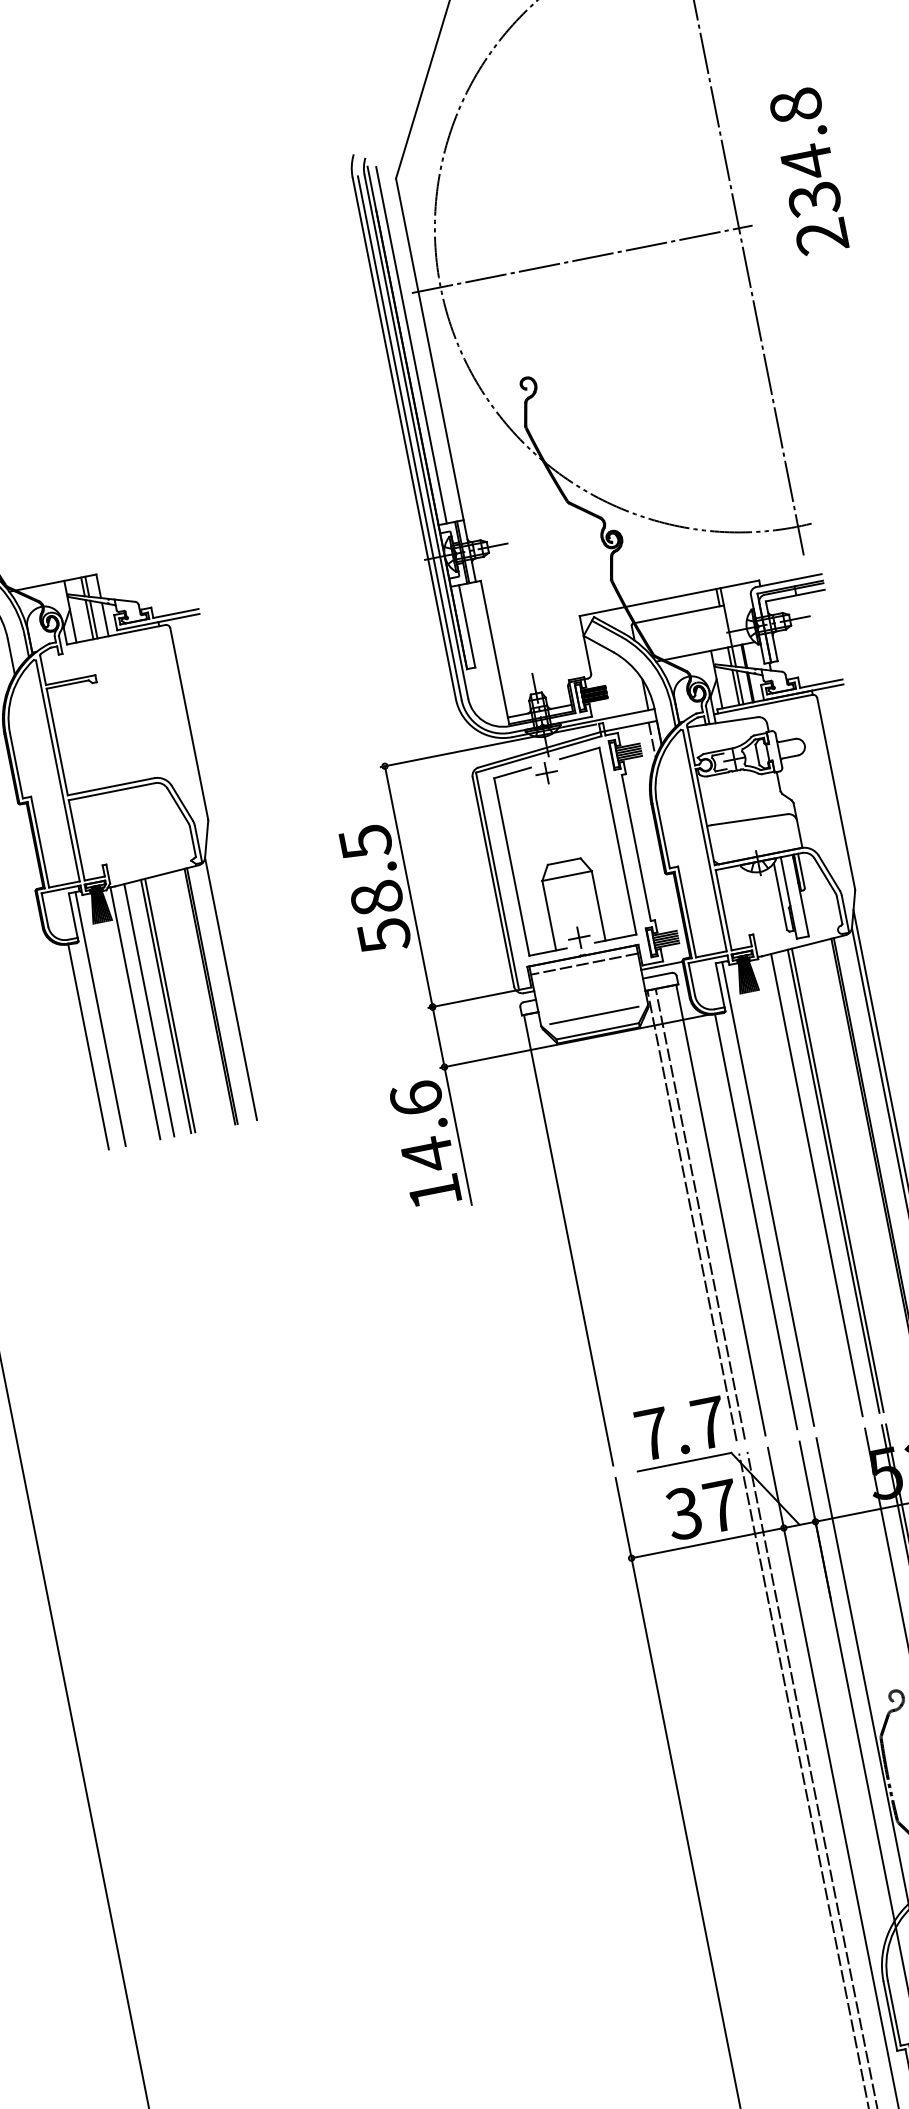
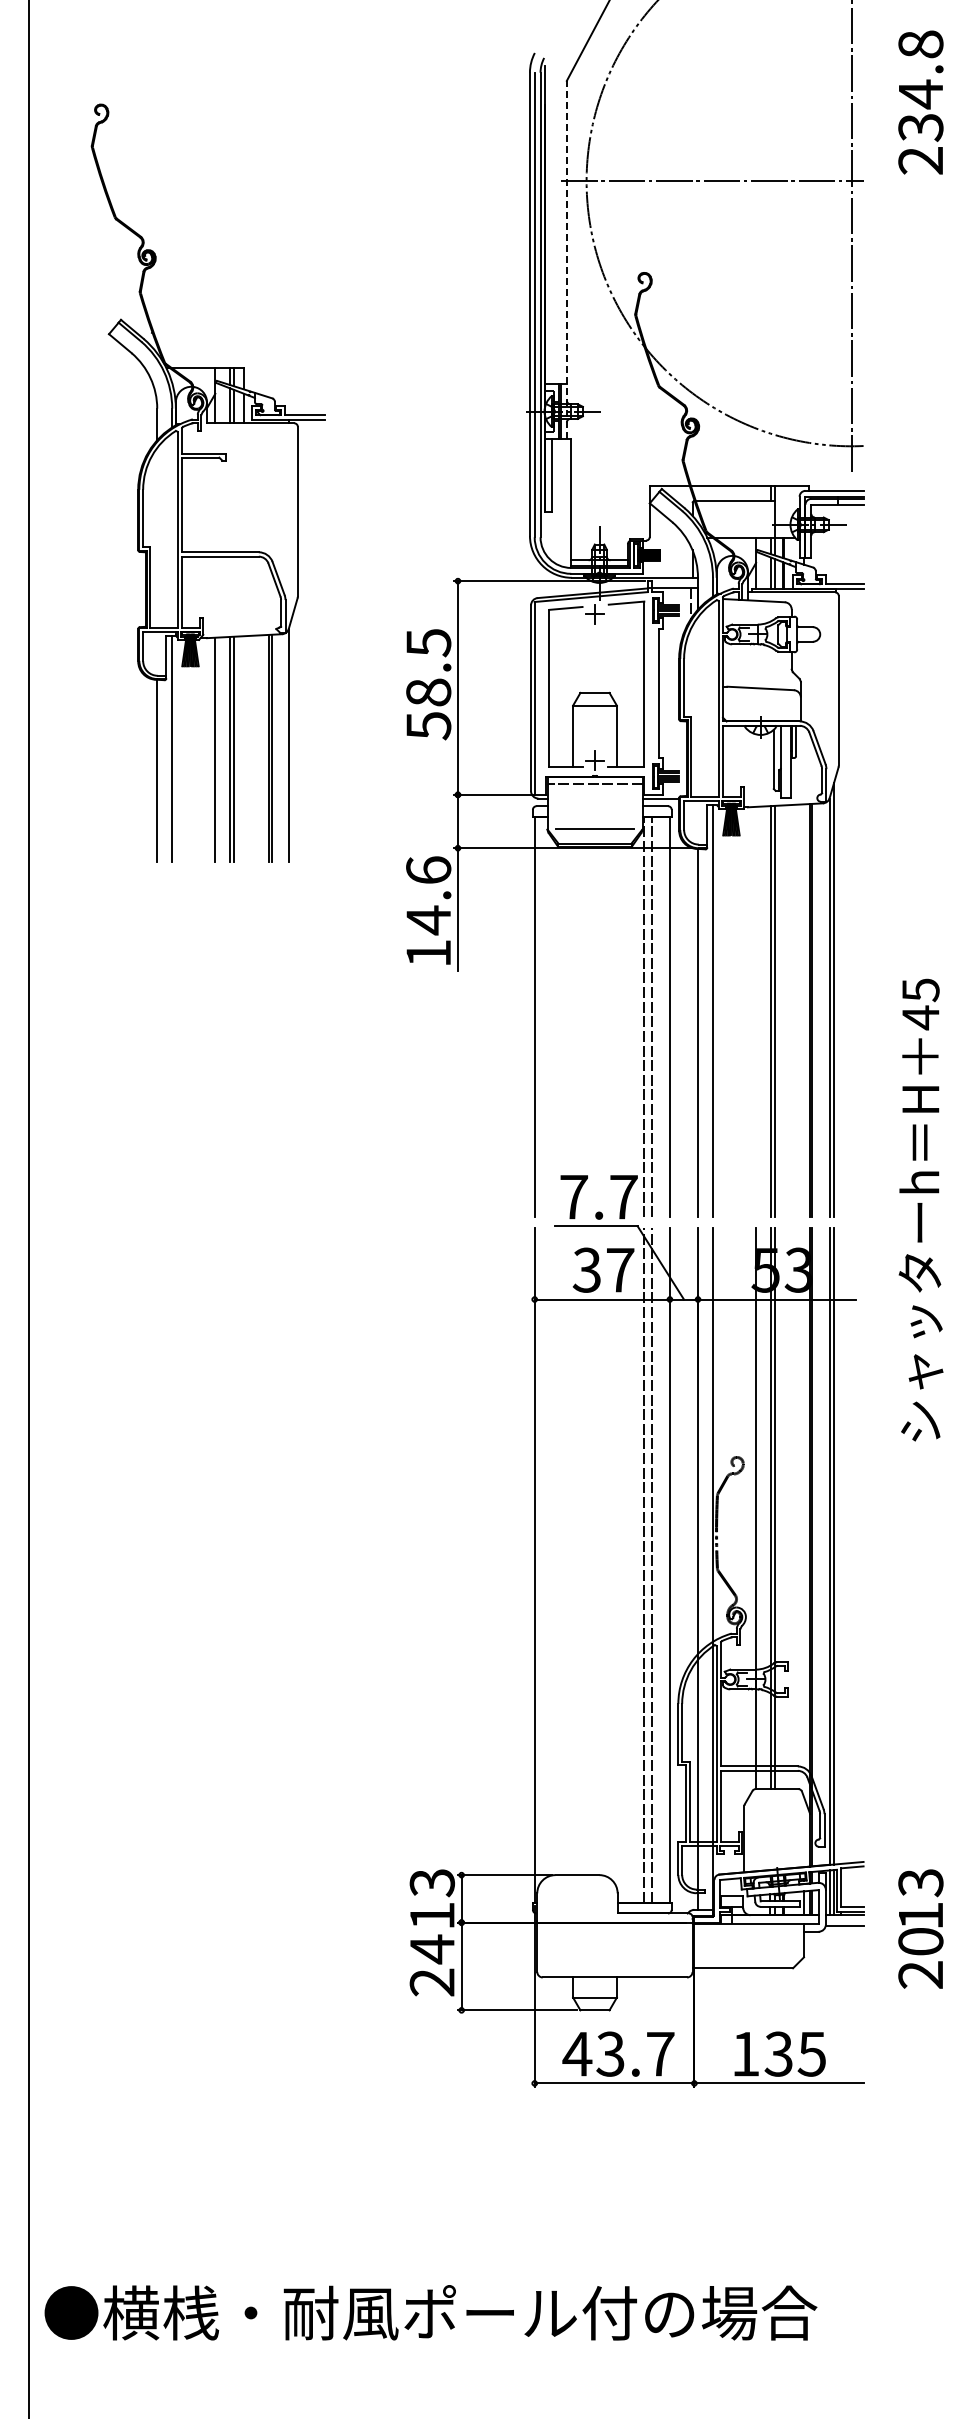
text: (808, 171) -> (920, 102), moved
line: (410, 344) -> (551, 225), removed
line: (435, 379) -> (566, 259), solid -> dashed
line: (134, 1012) -> (202, 749), removed
line: (817, 1184) -> (756, 1011), removed

